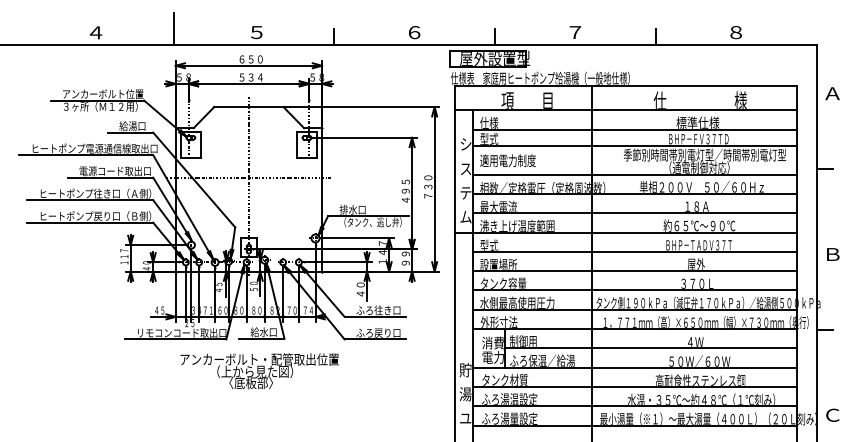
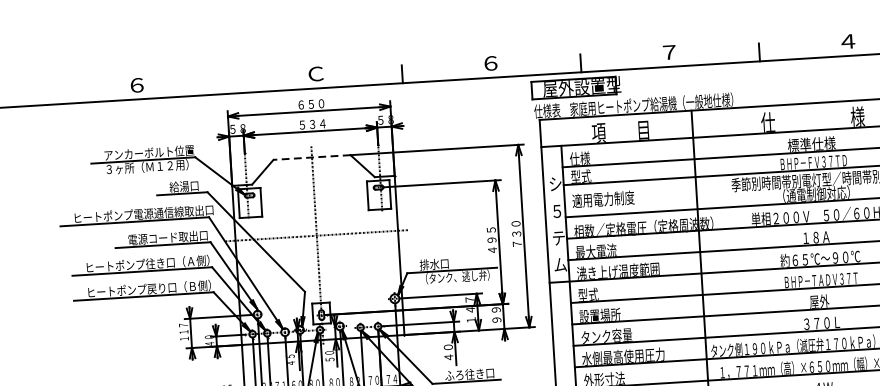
line: (173, 29) -> (223, 76), removed
text: (95, 32) -> (136, 85), ４ -> ６
text: (256, 32) -> (315, 74), ５ -> Ｃ
text: (736, 32) -> (848, 41), ８ -> ４
line: (248, 107) -> (311, 157), solid -> dashed
text: (465, 168) -> (556, 210), ス -> ５

